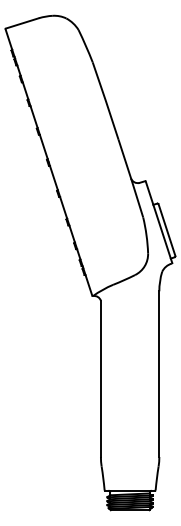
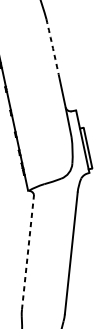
arc: (105, 101) -> (52, 48), solid -> dashed
line: (100, 378) -> (27, 252), solid -> dashed

